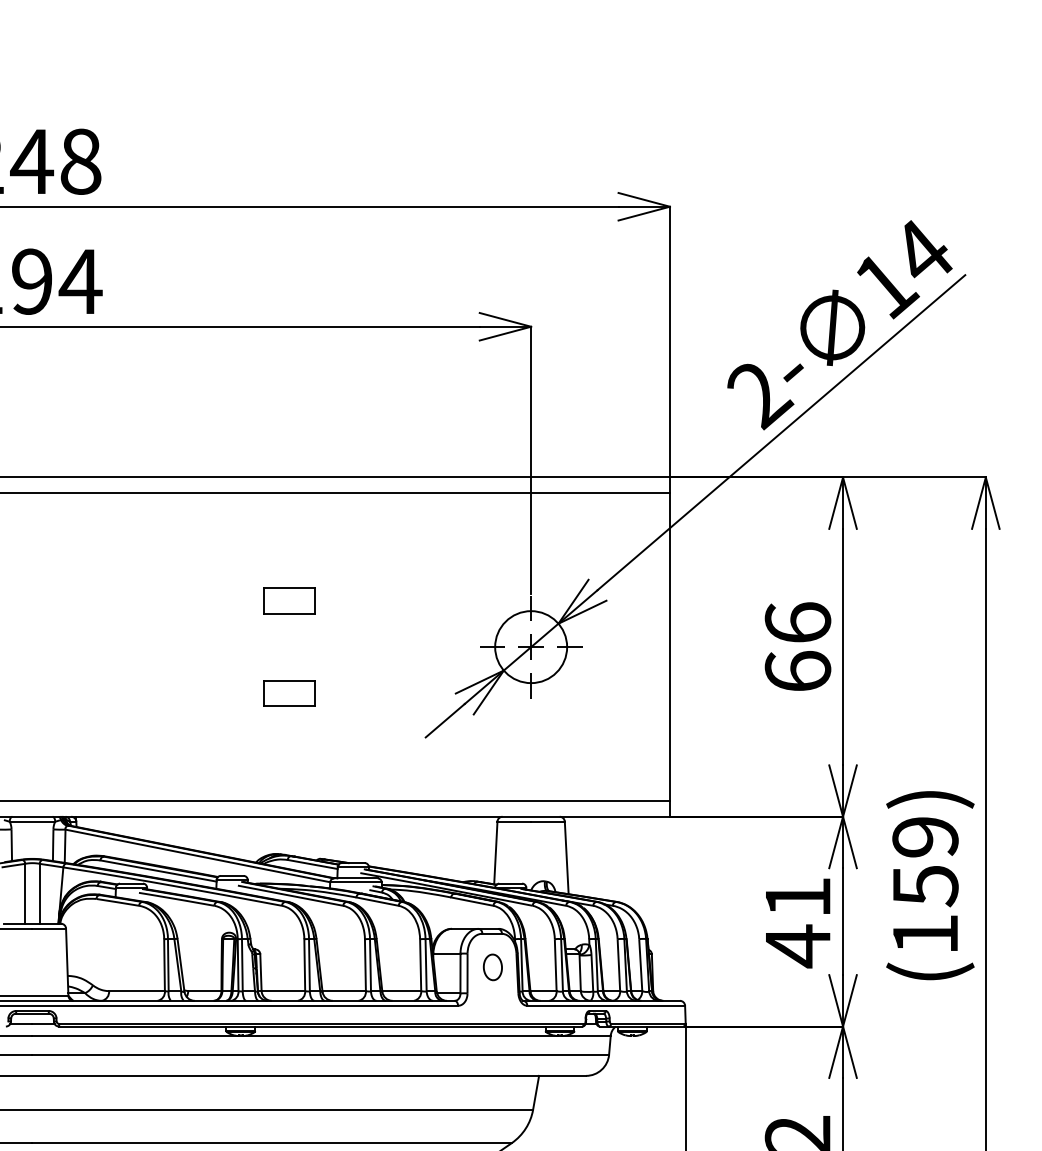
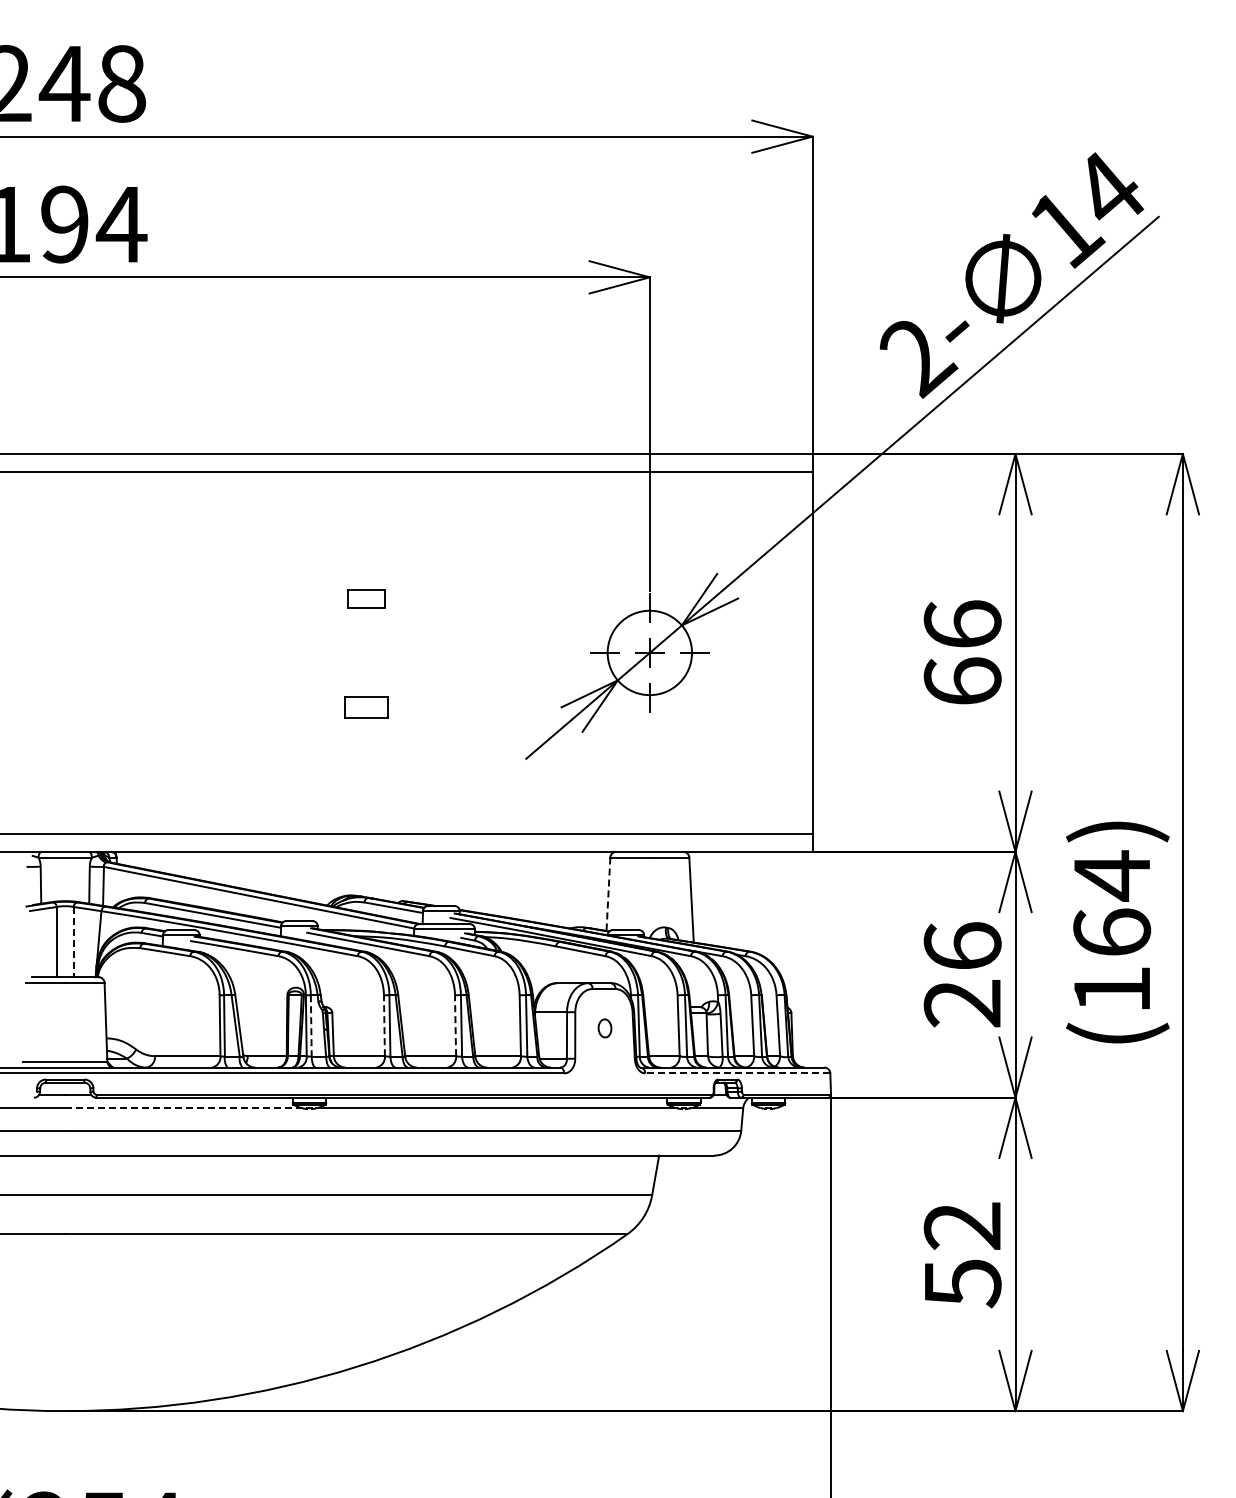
part: (289, 600) -> (366, 598), size x0.6
part: (289, 692) -> (366, 706), size x0.7
line: (495, 853) -> (608, 894), solid -> dashed
text: (925, 861) -> (1112, 904), (159) -> (164)
line: (39, 894) -> (73, 942), solid -> dashed
text: (797, 922) -> (962, 975), 41 -> 26
line: (304, 964) -> (384, 1025), solid -> dashed
line: (365, 964) -> (455, 1025), solid -> dashed
line: (242, 965) -> (311, 1026), solid -> dashed
part: (492, 967) -> (604, 1028), size x0.6
line: (605, 1005) -> (737, 1073), solid -> dashed
line: (133, 1035) -> (183, 1108), solid -> dashed

